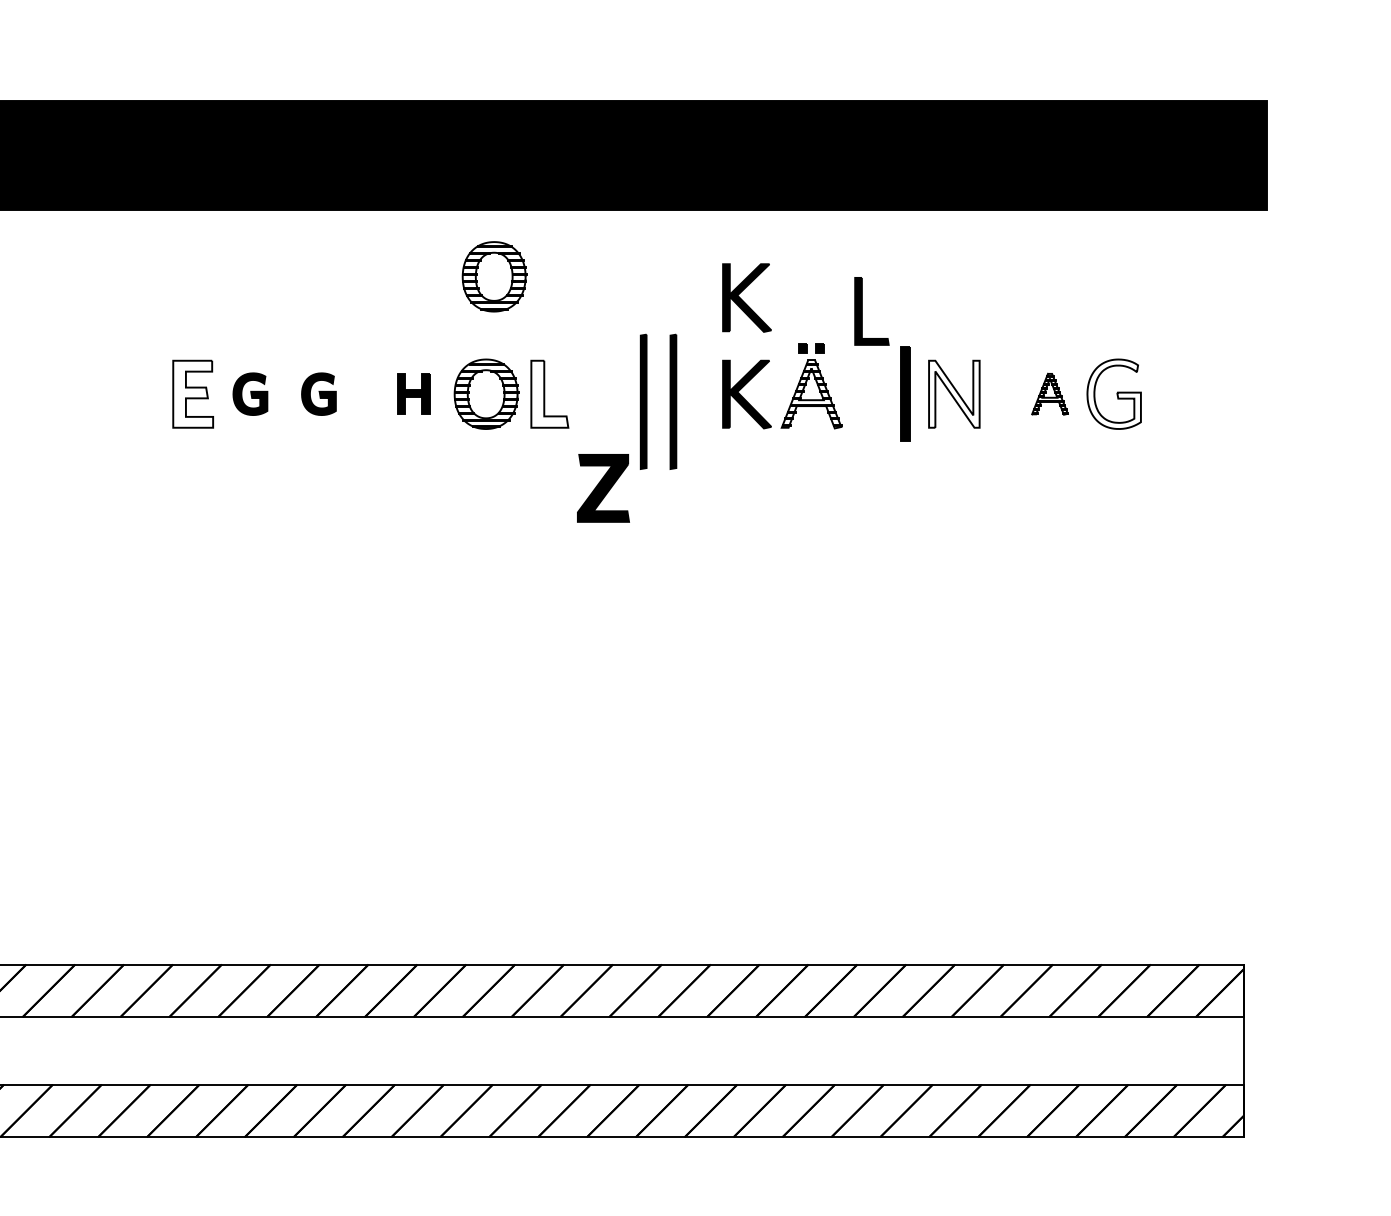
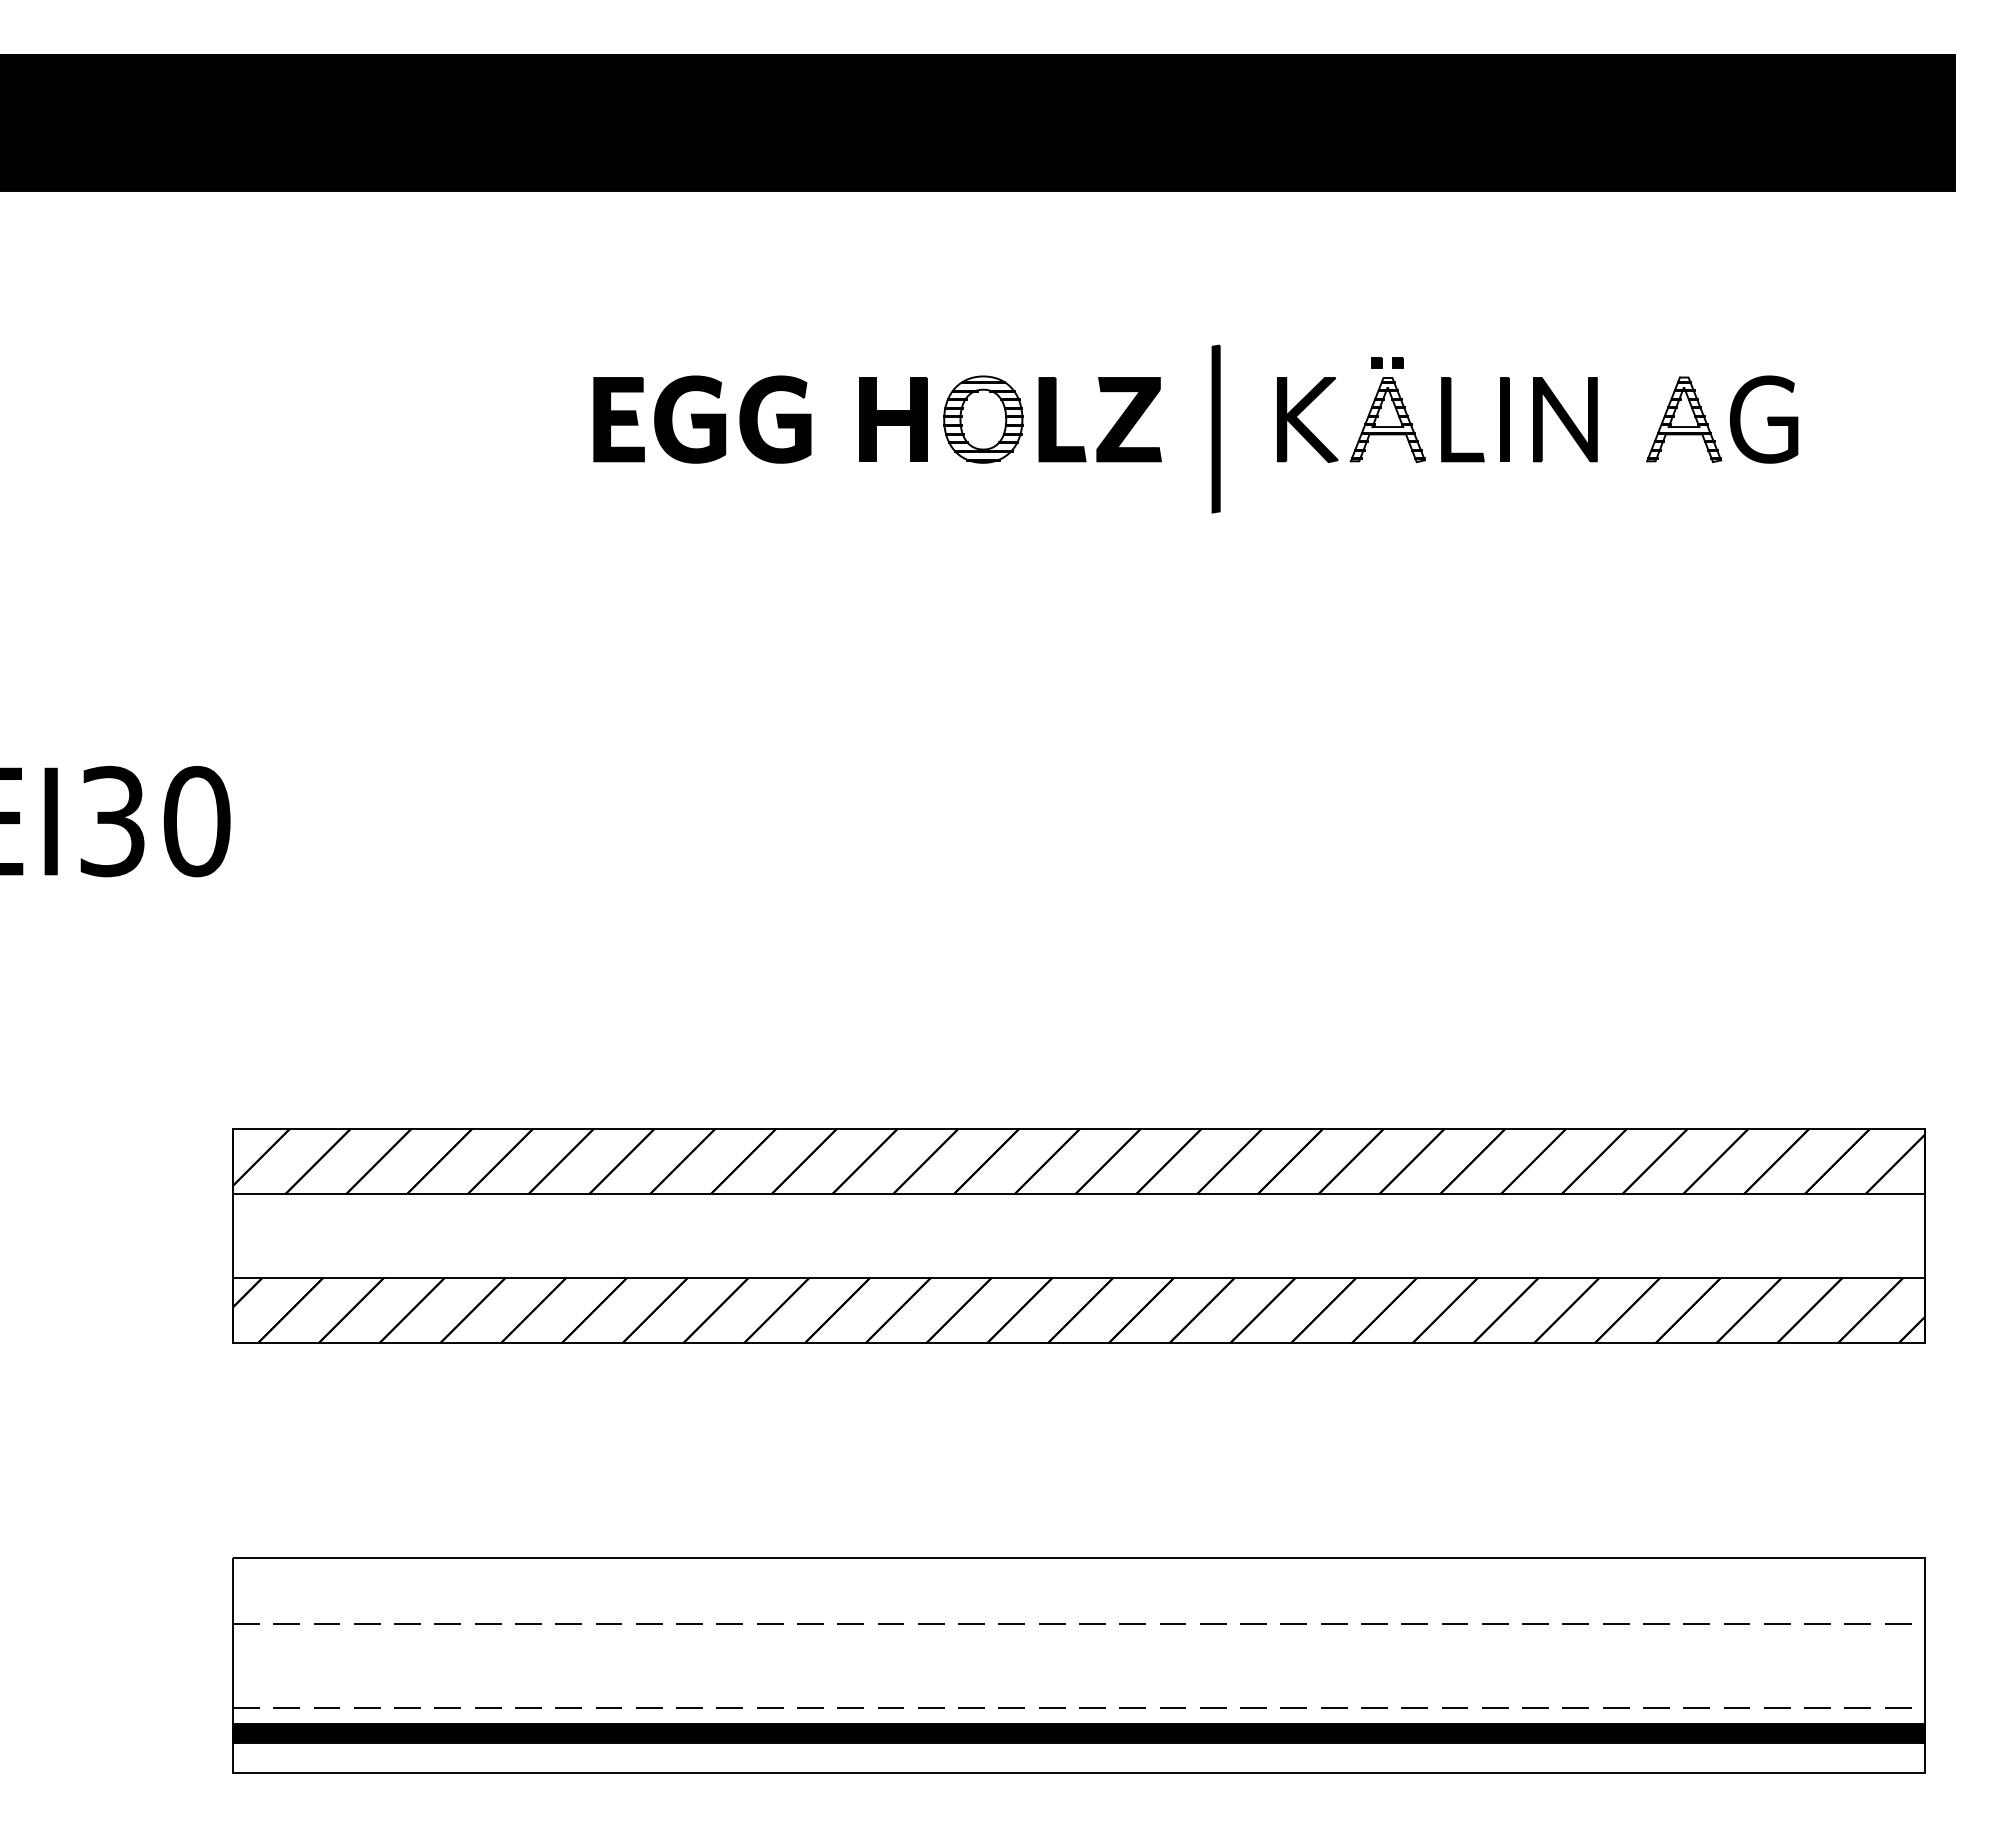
part: (494, 276) -> (993, 273), removed
part: (746, 297) -> (1307, 299), removed
part: (862, 311) -> (1451, 419), moved
fill: (192, 394) -> (618, 419), added
part: (250, 394) -> (690, 419), size x1.67
part: (318, 394) -> (775, 419), size x1.67
part: (413, 394) -> (893, 419), size x1.67
fill: (549, 394) -> (1062, 419), added
part: (905, 394) -> (1504, 419), size x0.71
fill: (953, 394) -> (1564, 419), added
part: (1050, 394) -> (1684, 419), size x1.67
fill: (1113, 394) -> (1763, 419), added
part: (643, 401) -> (1178, 428), removed
part: (602, 488) -> (1128, 419), moved

